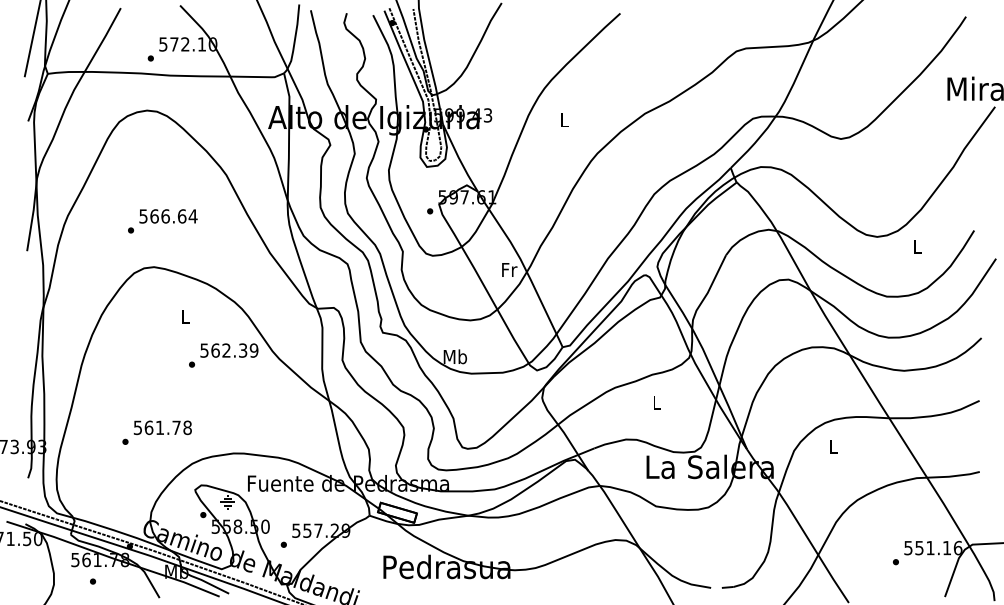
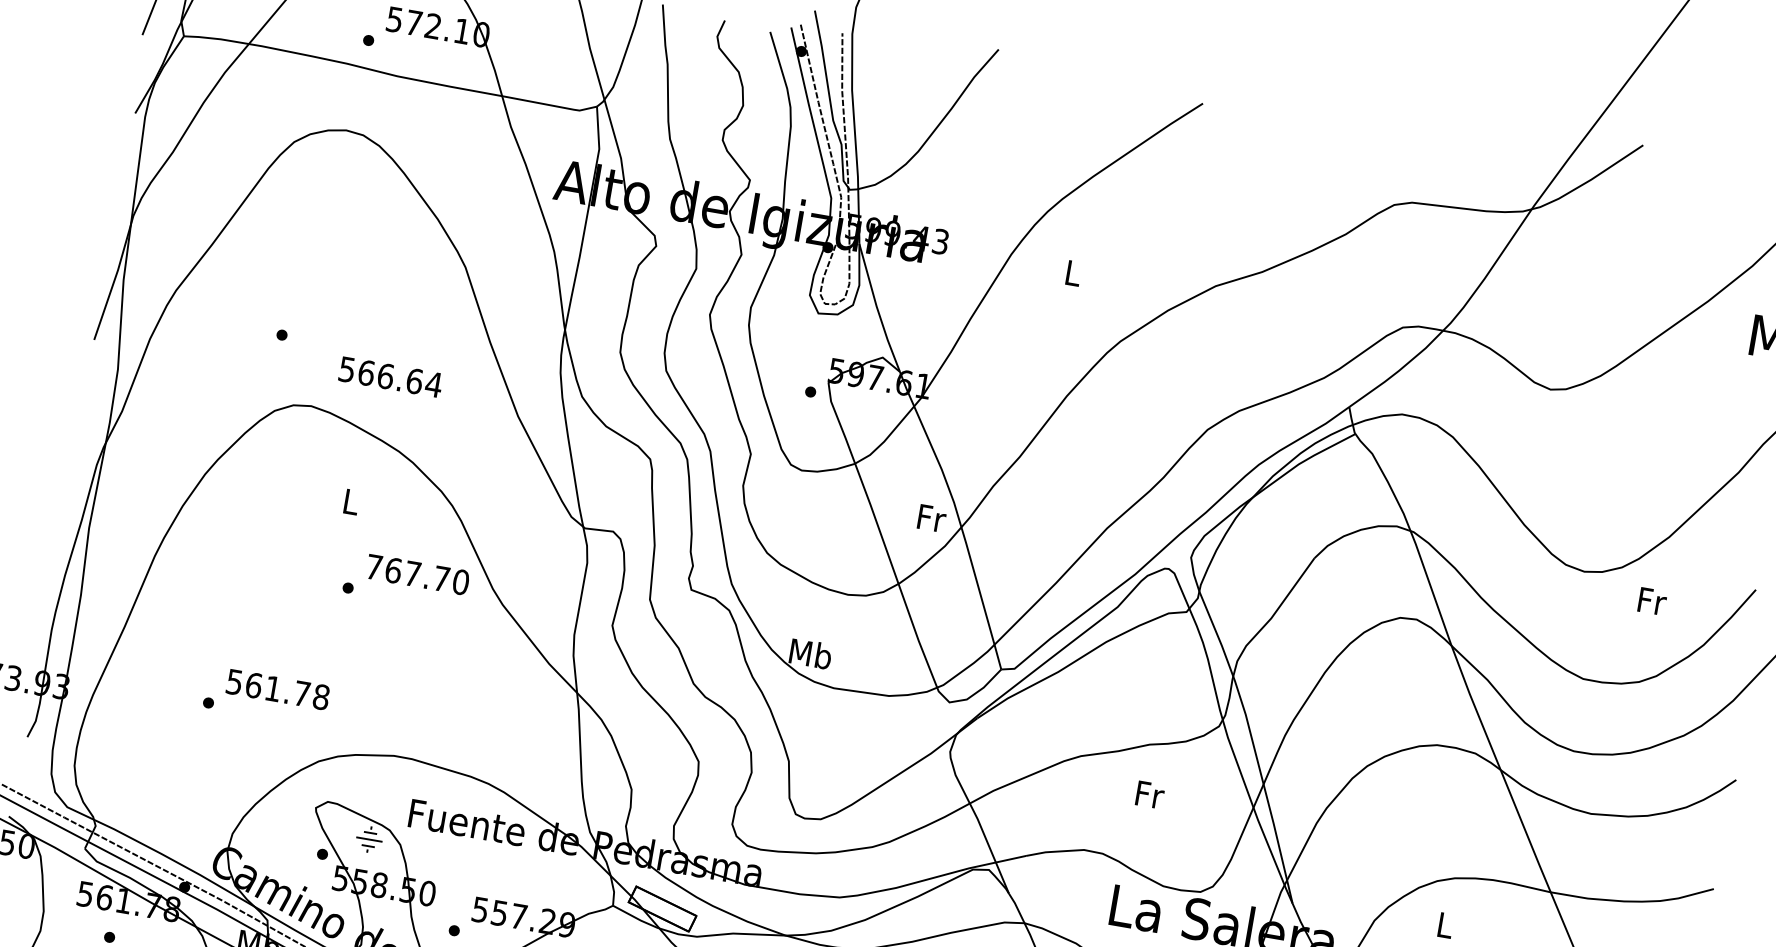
text: (168, 216) -> (390, 377), moved
text: (917, 246) -> (1651, 600), L -> Fr
text: (229, 350) -> (417, 574), 562.39 -> 767.70
text: (657, 402) -> (1150, 794), L -> Fr

